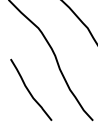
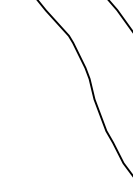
curve: (29, 90) -> (46, 126), removed

